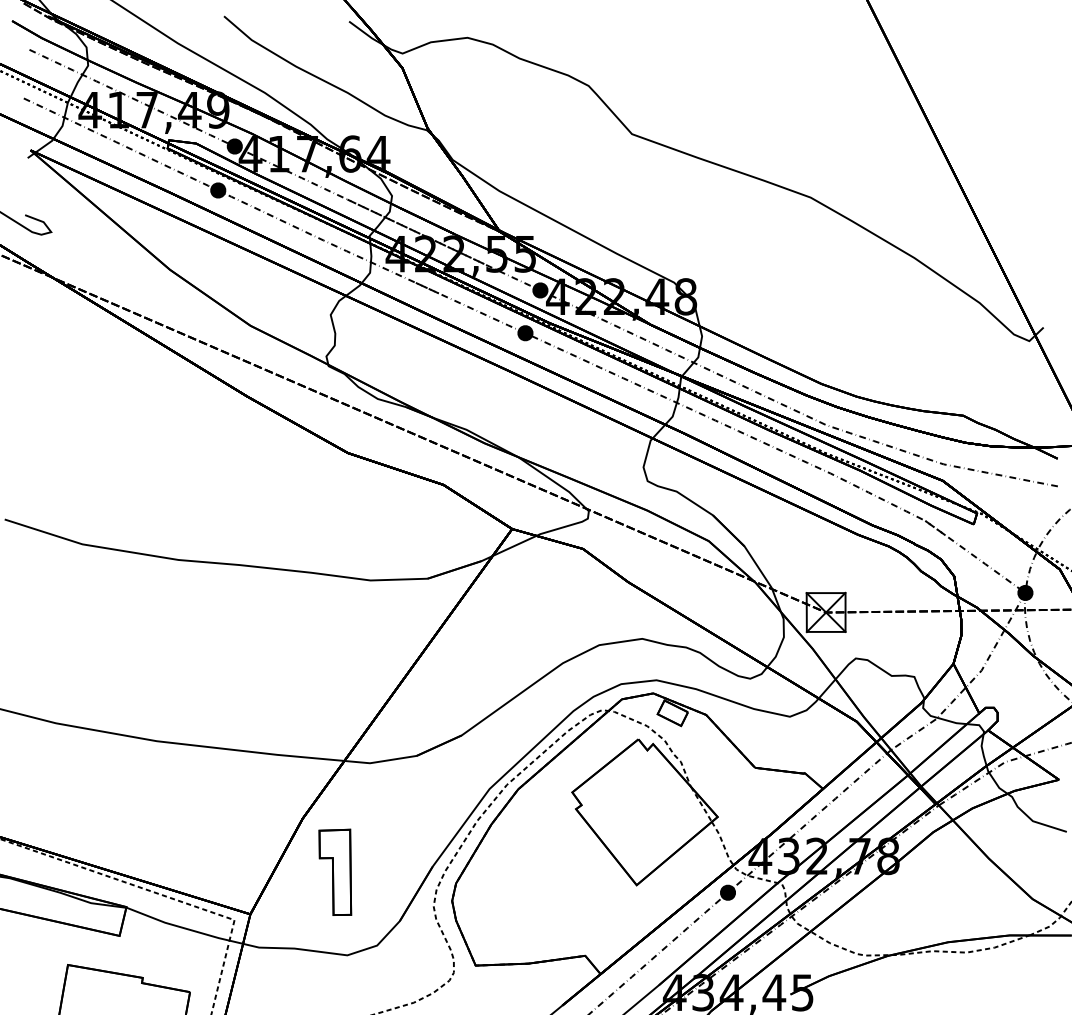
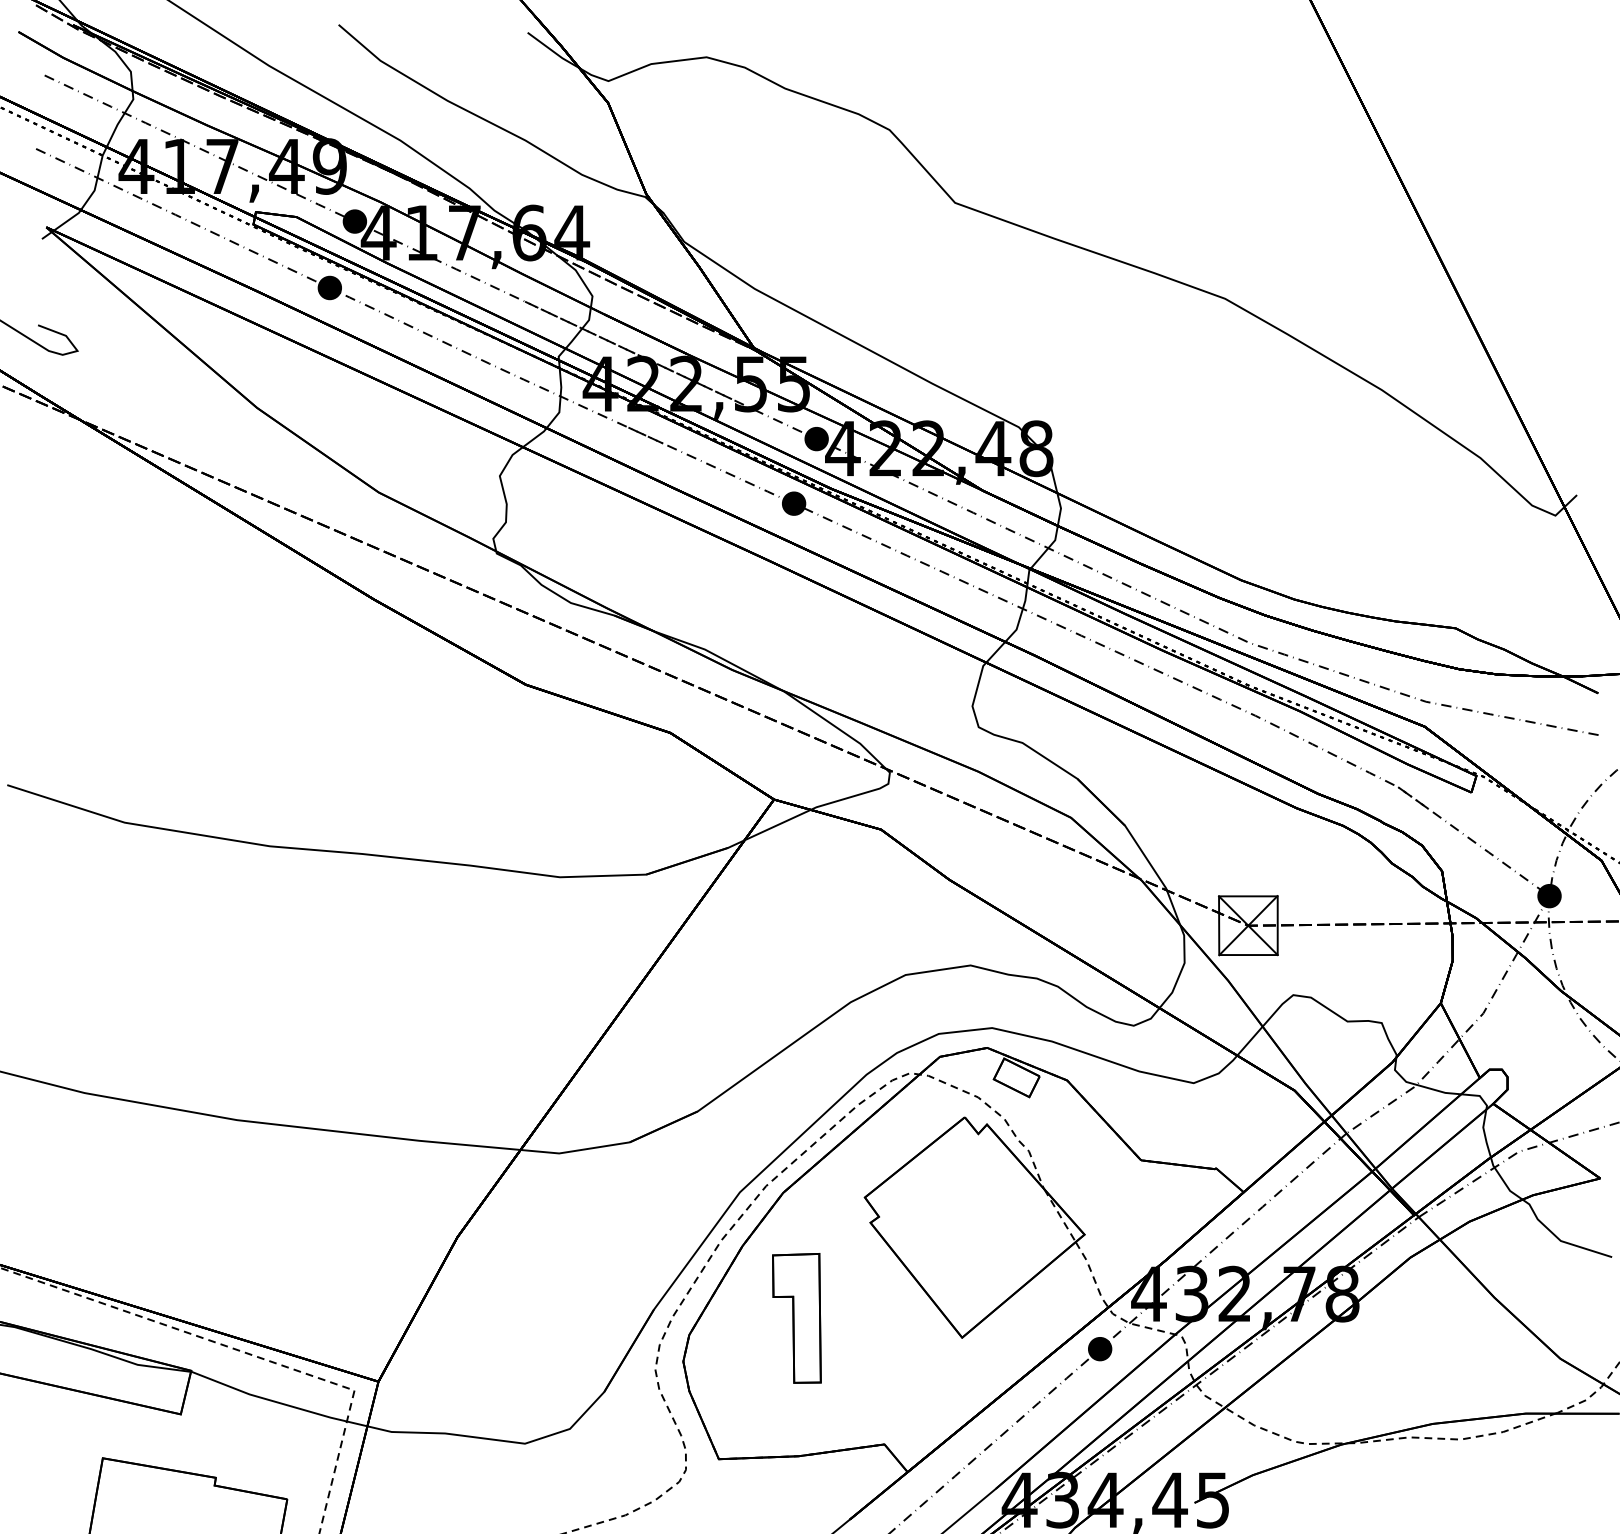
part: (335, 871) -> (797, 1317), moved

